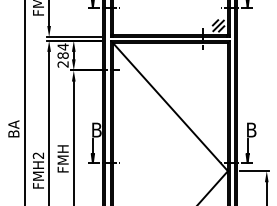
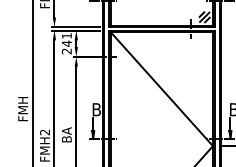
text: (62, 51) -> (66, 40), 284 -> 241
text: (13, 128) -> (22, 108), BA -> FMH
text: (62, 158) -> (66, 134), FMH -> BA

